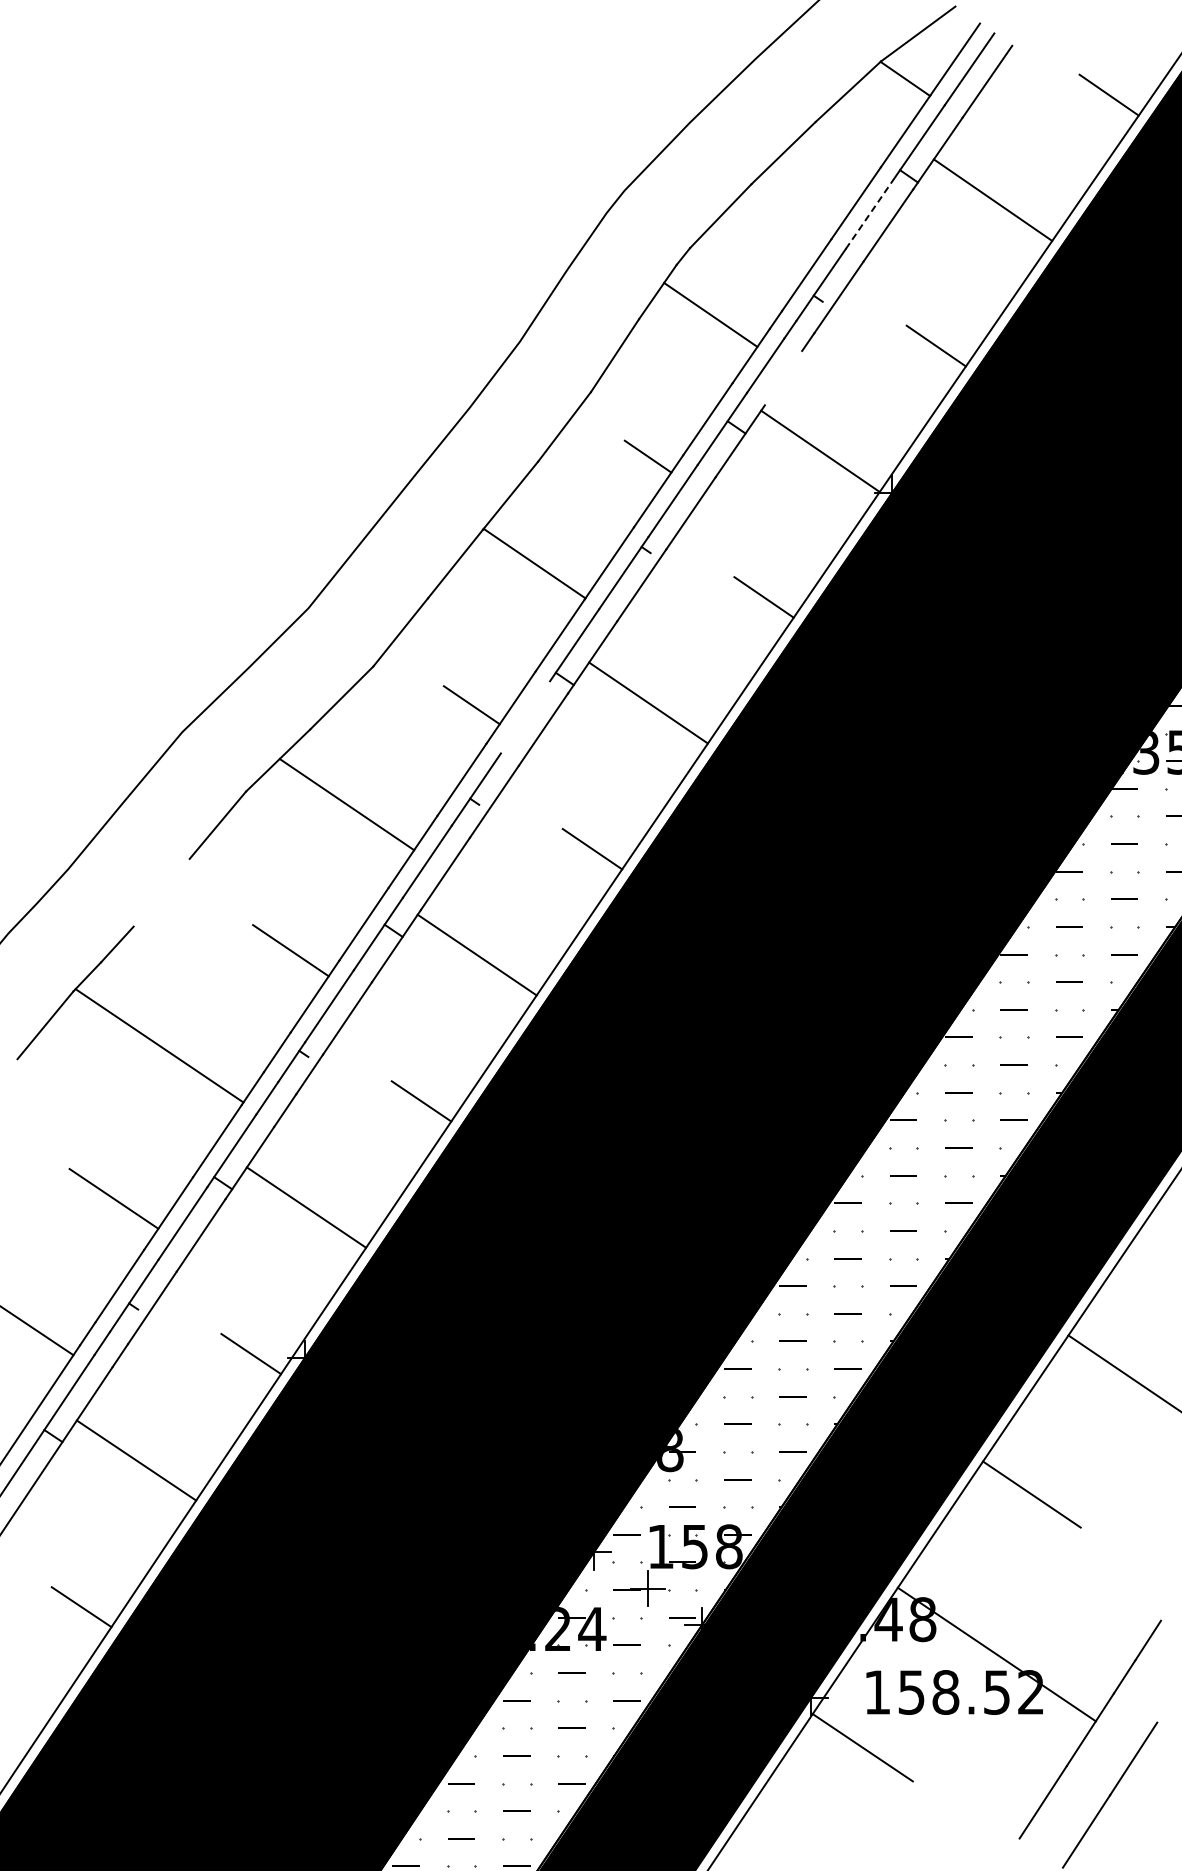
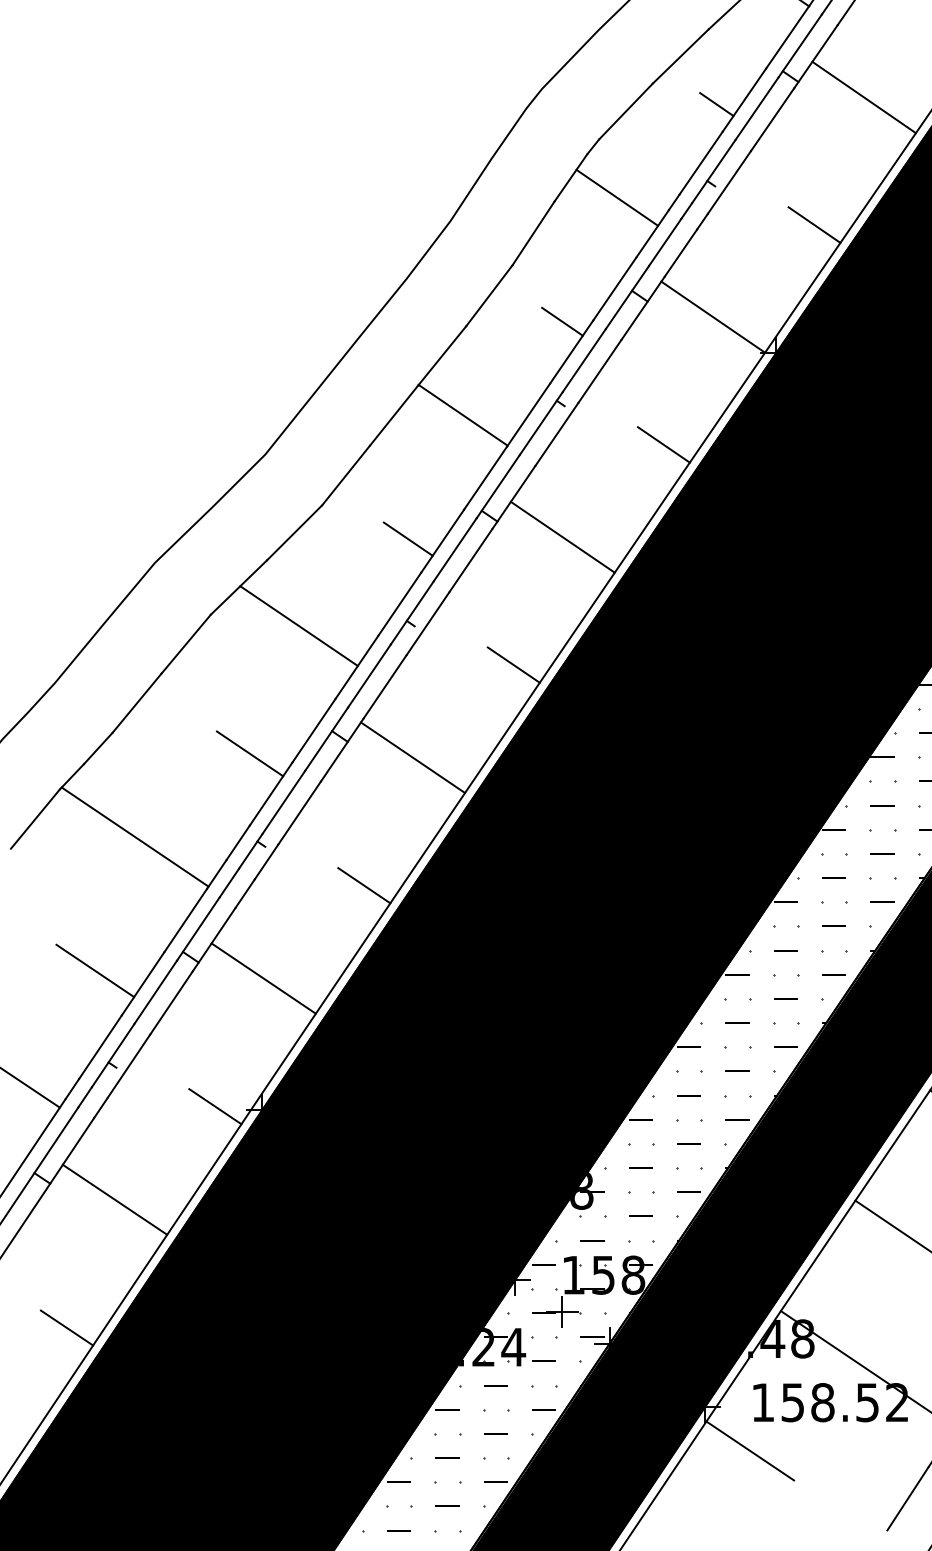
line: (824, 208) -> (716, 104), added
line: (870, 213) -> (756, 109), dashed -> solid
line: (783, 378) -> (680, 253), added
line: (525, 717) -> (455, 549), added
line: (161, 892) -> (136, 702), added

